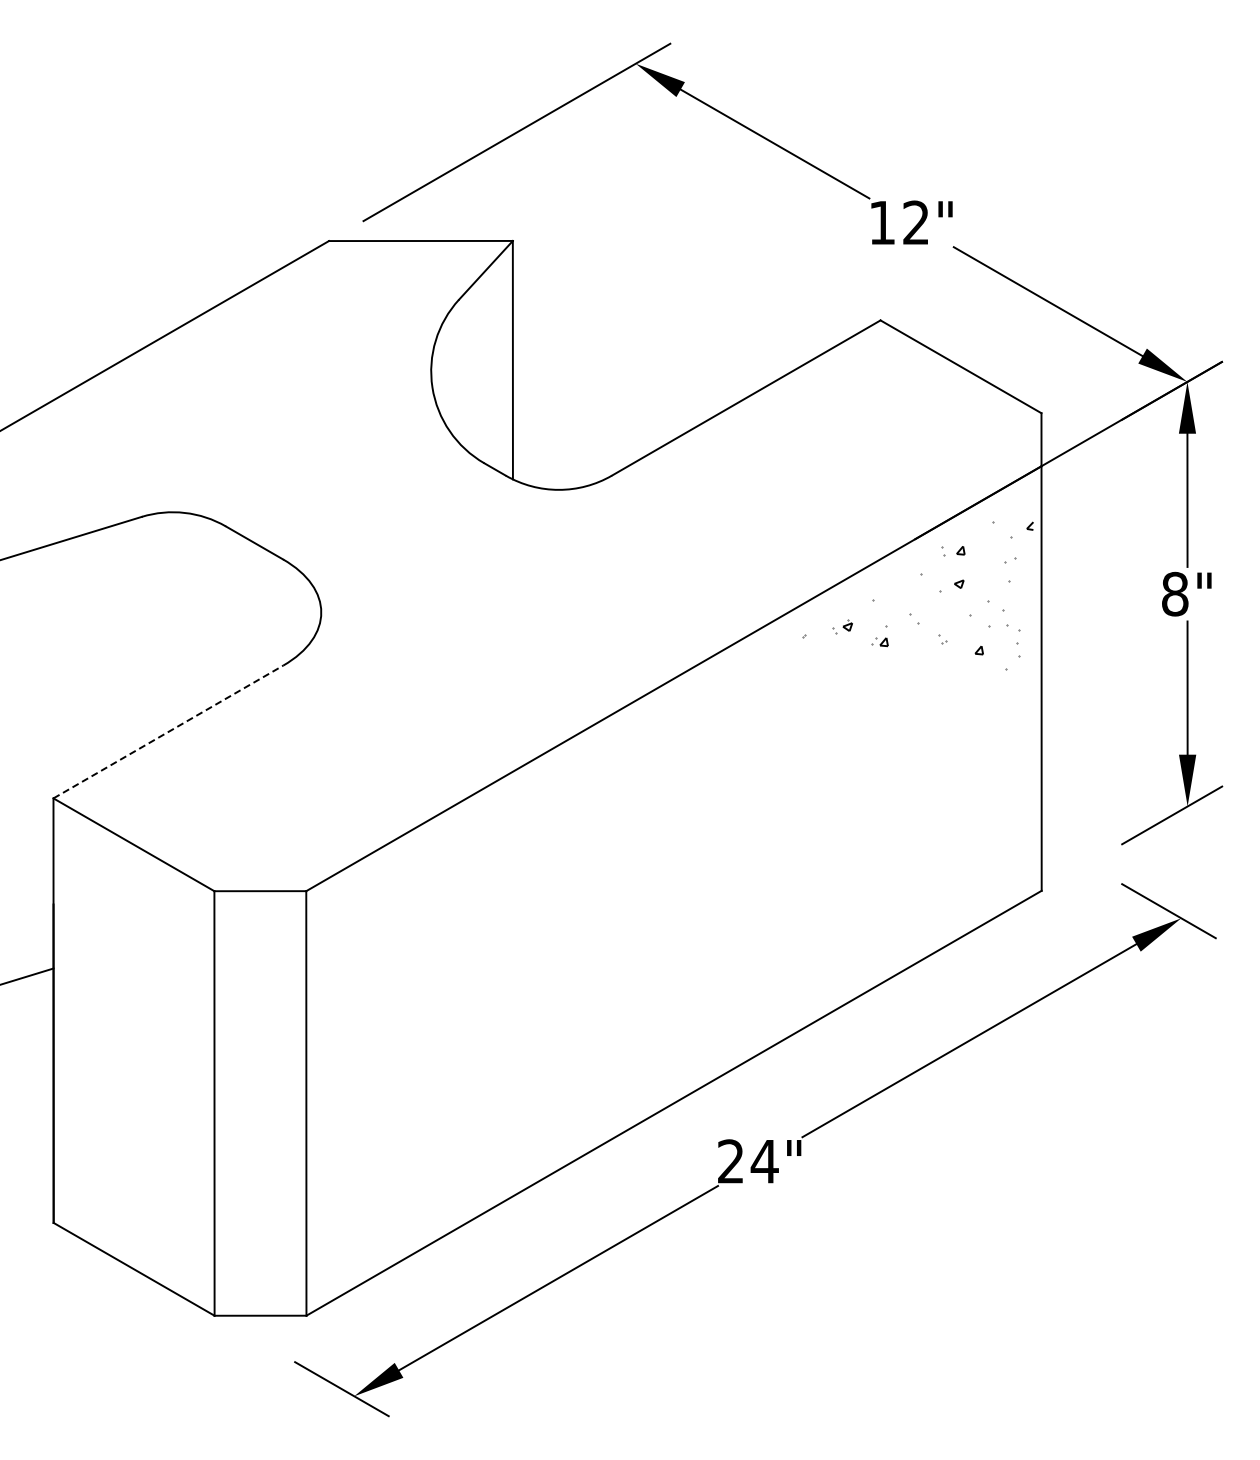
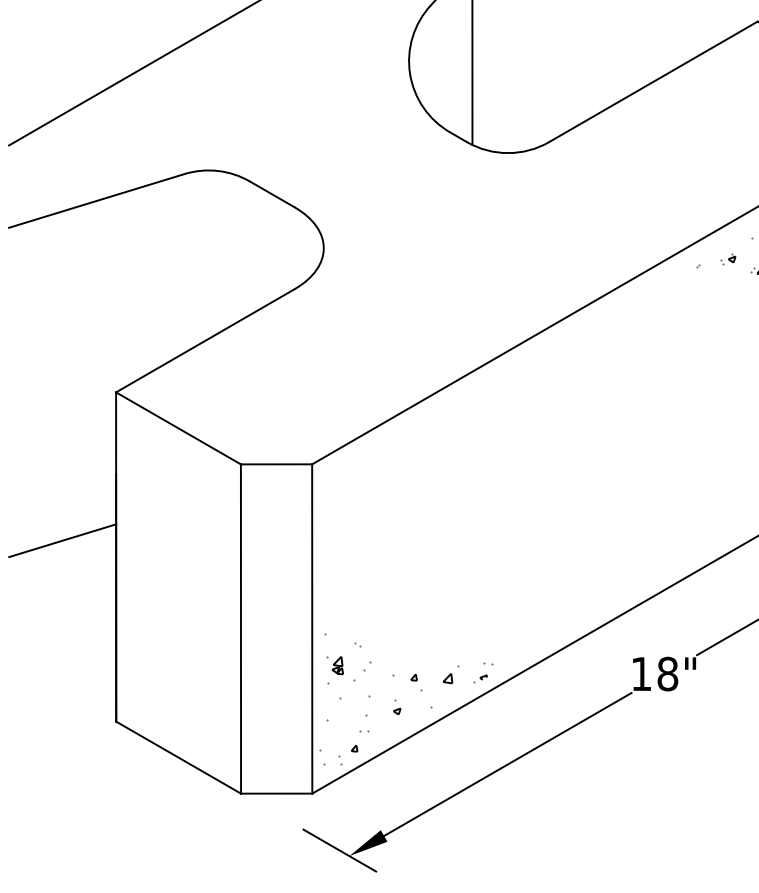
line: (168, 732) -> (205, 341), dashed -> solid
text: (748, 1161) -> (655, 674), 24" -> 18"
hatch: (426, 1193) -> (405, 698), added

